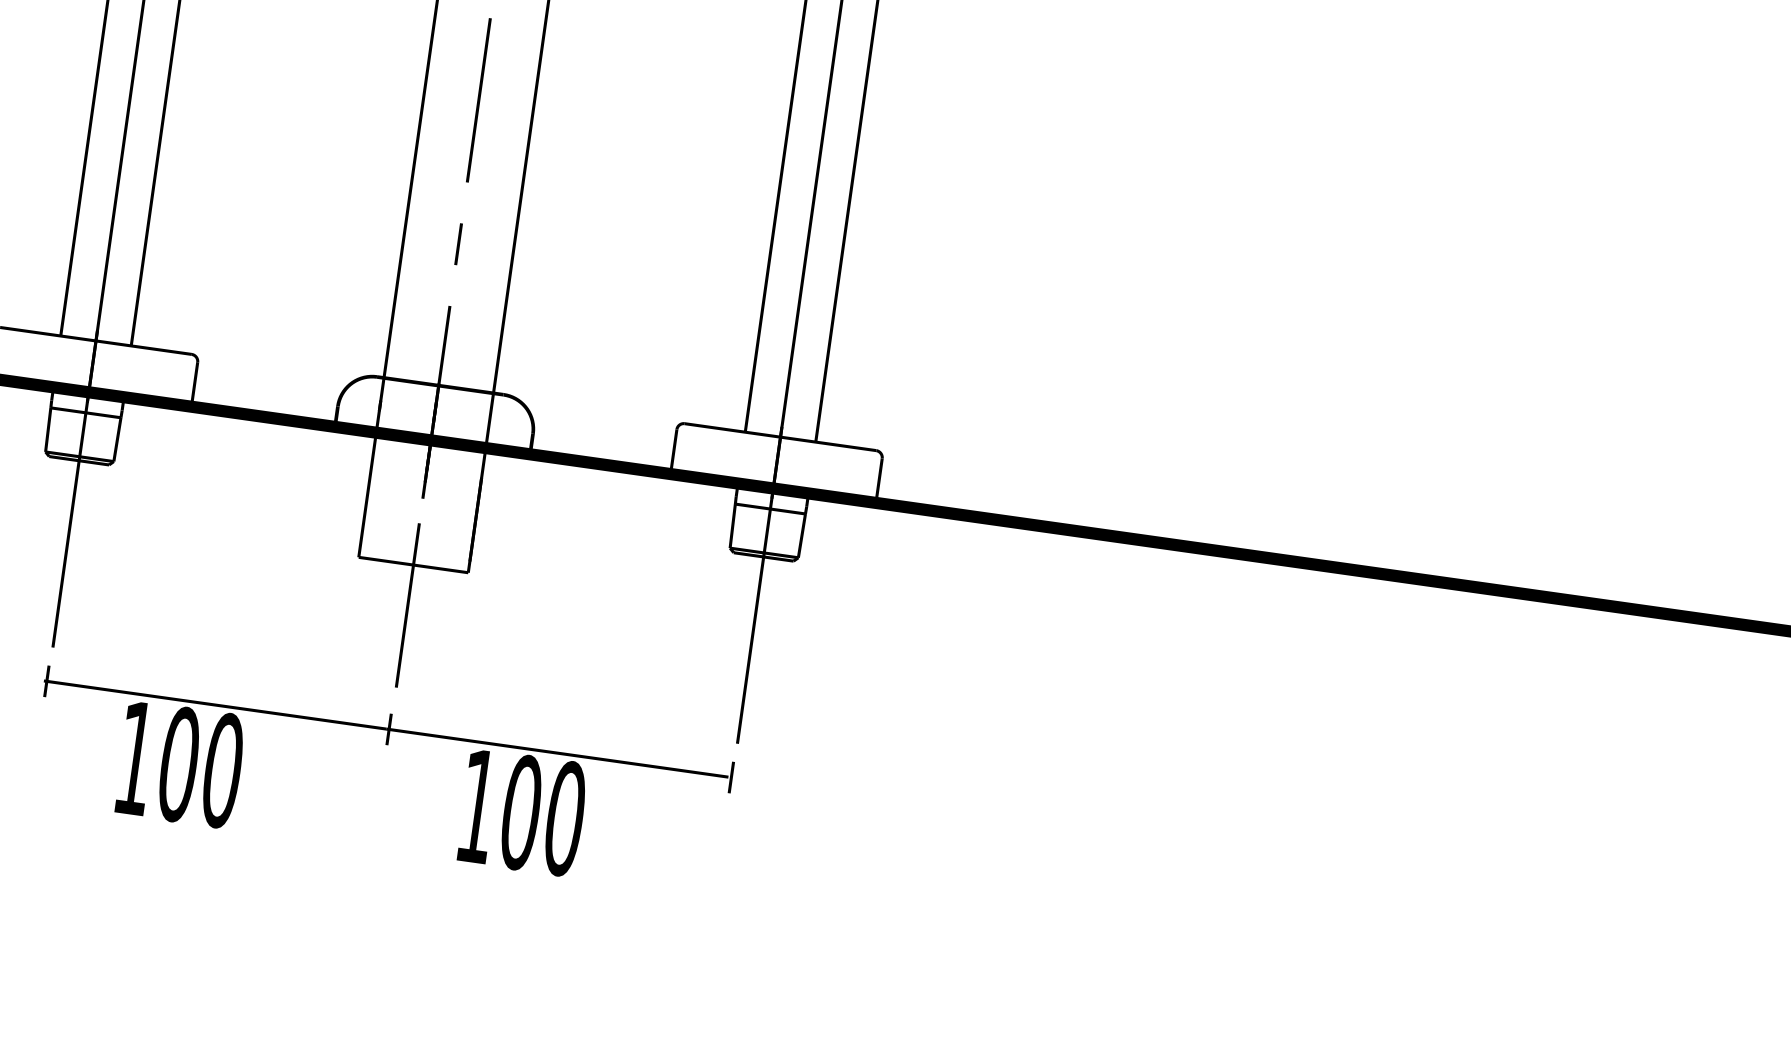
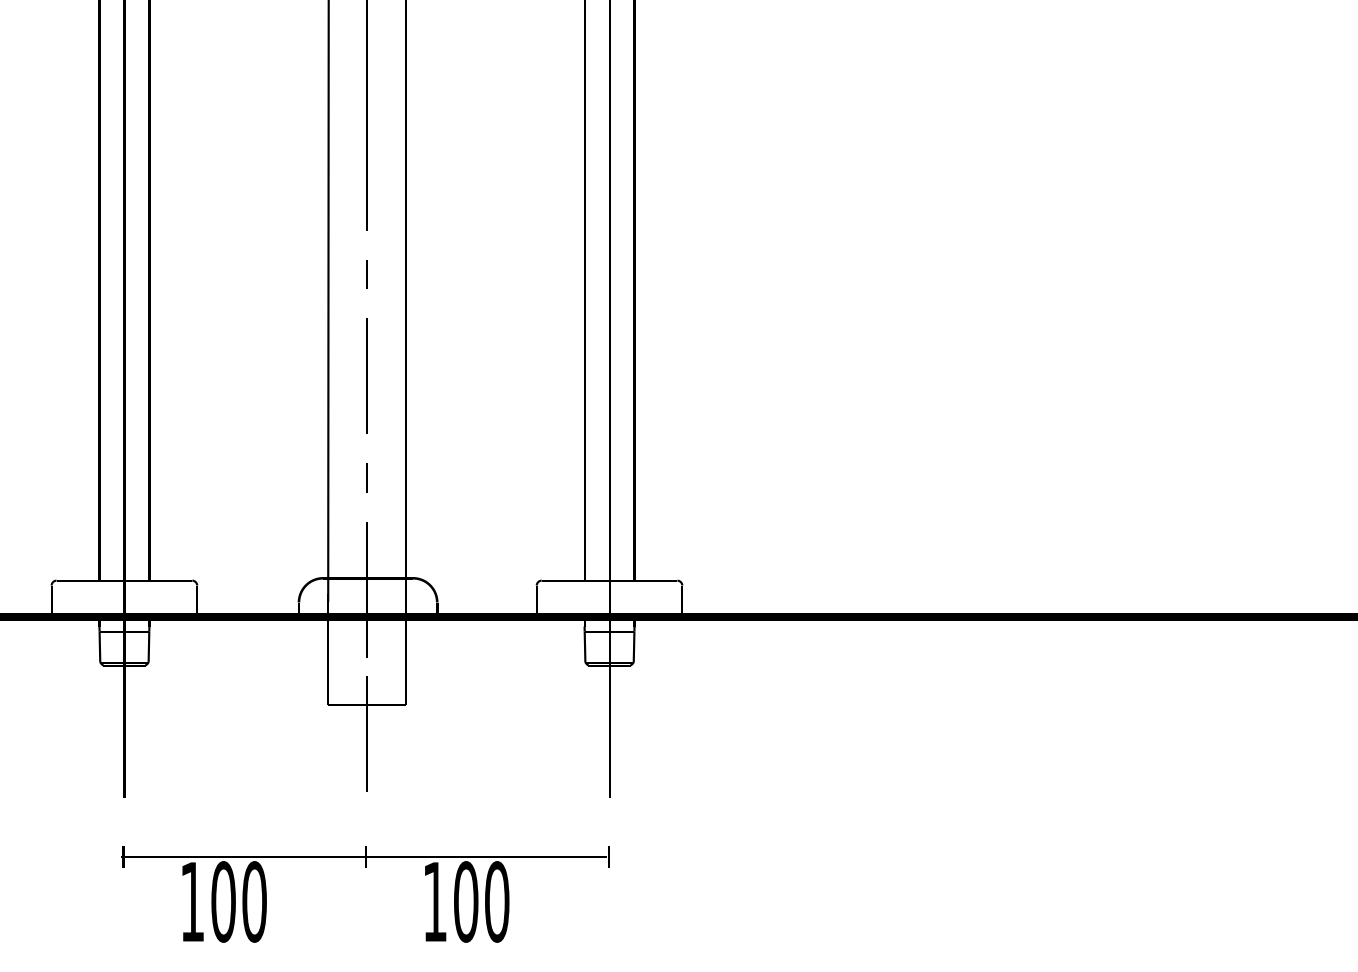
text: (380, 782) -> (365, 894), moved

